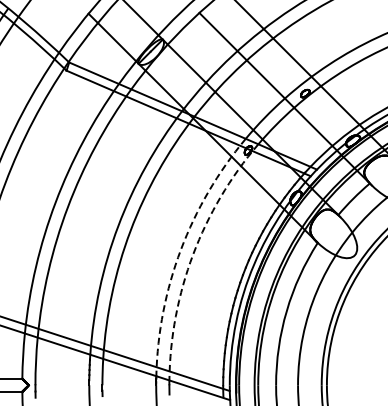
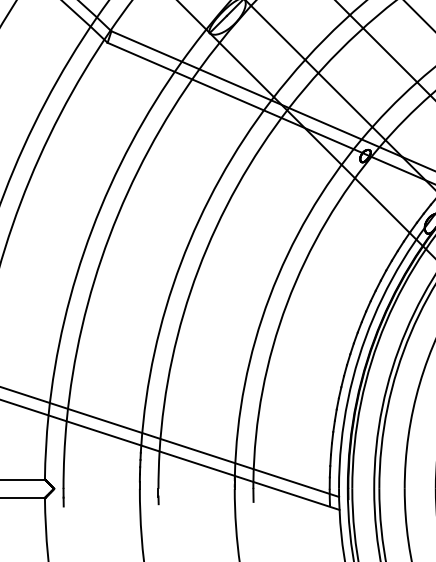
arc: (180, 249) -> (269, 296), dashed -> solid
arc: (193, 254) -> (287, 303), dashed -> solid

